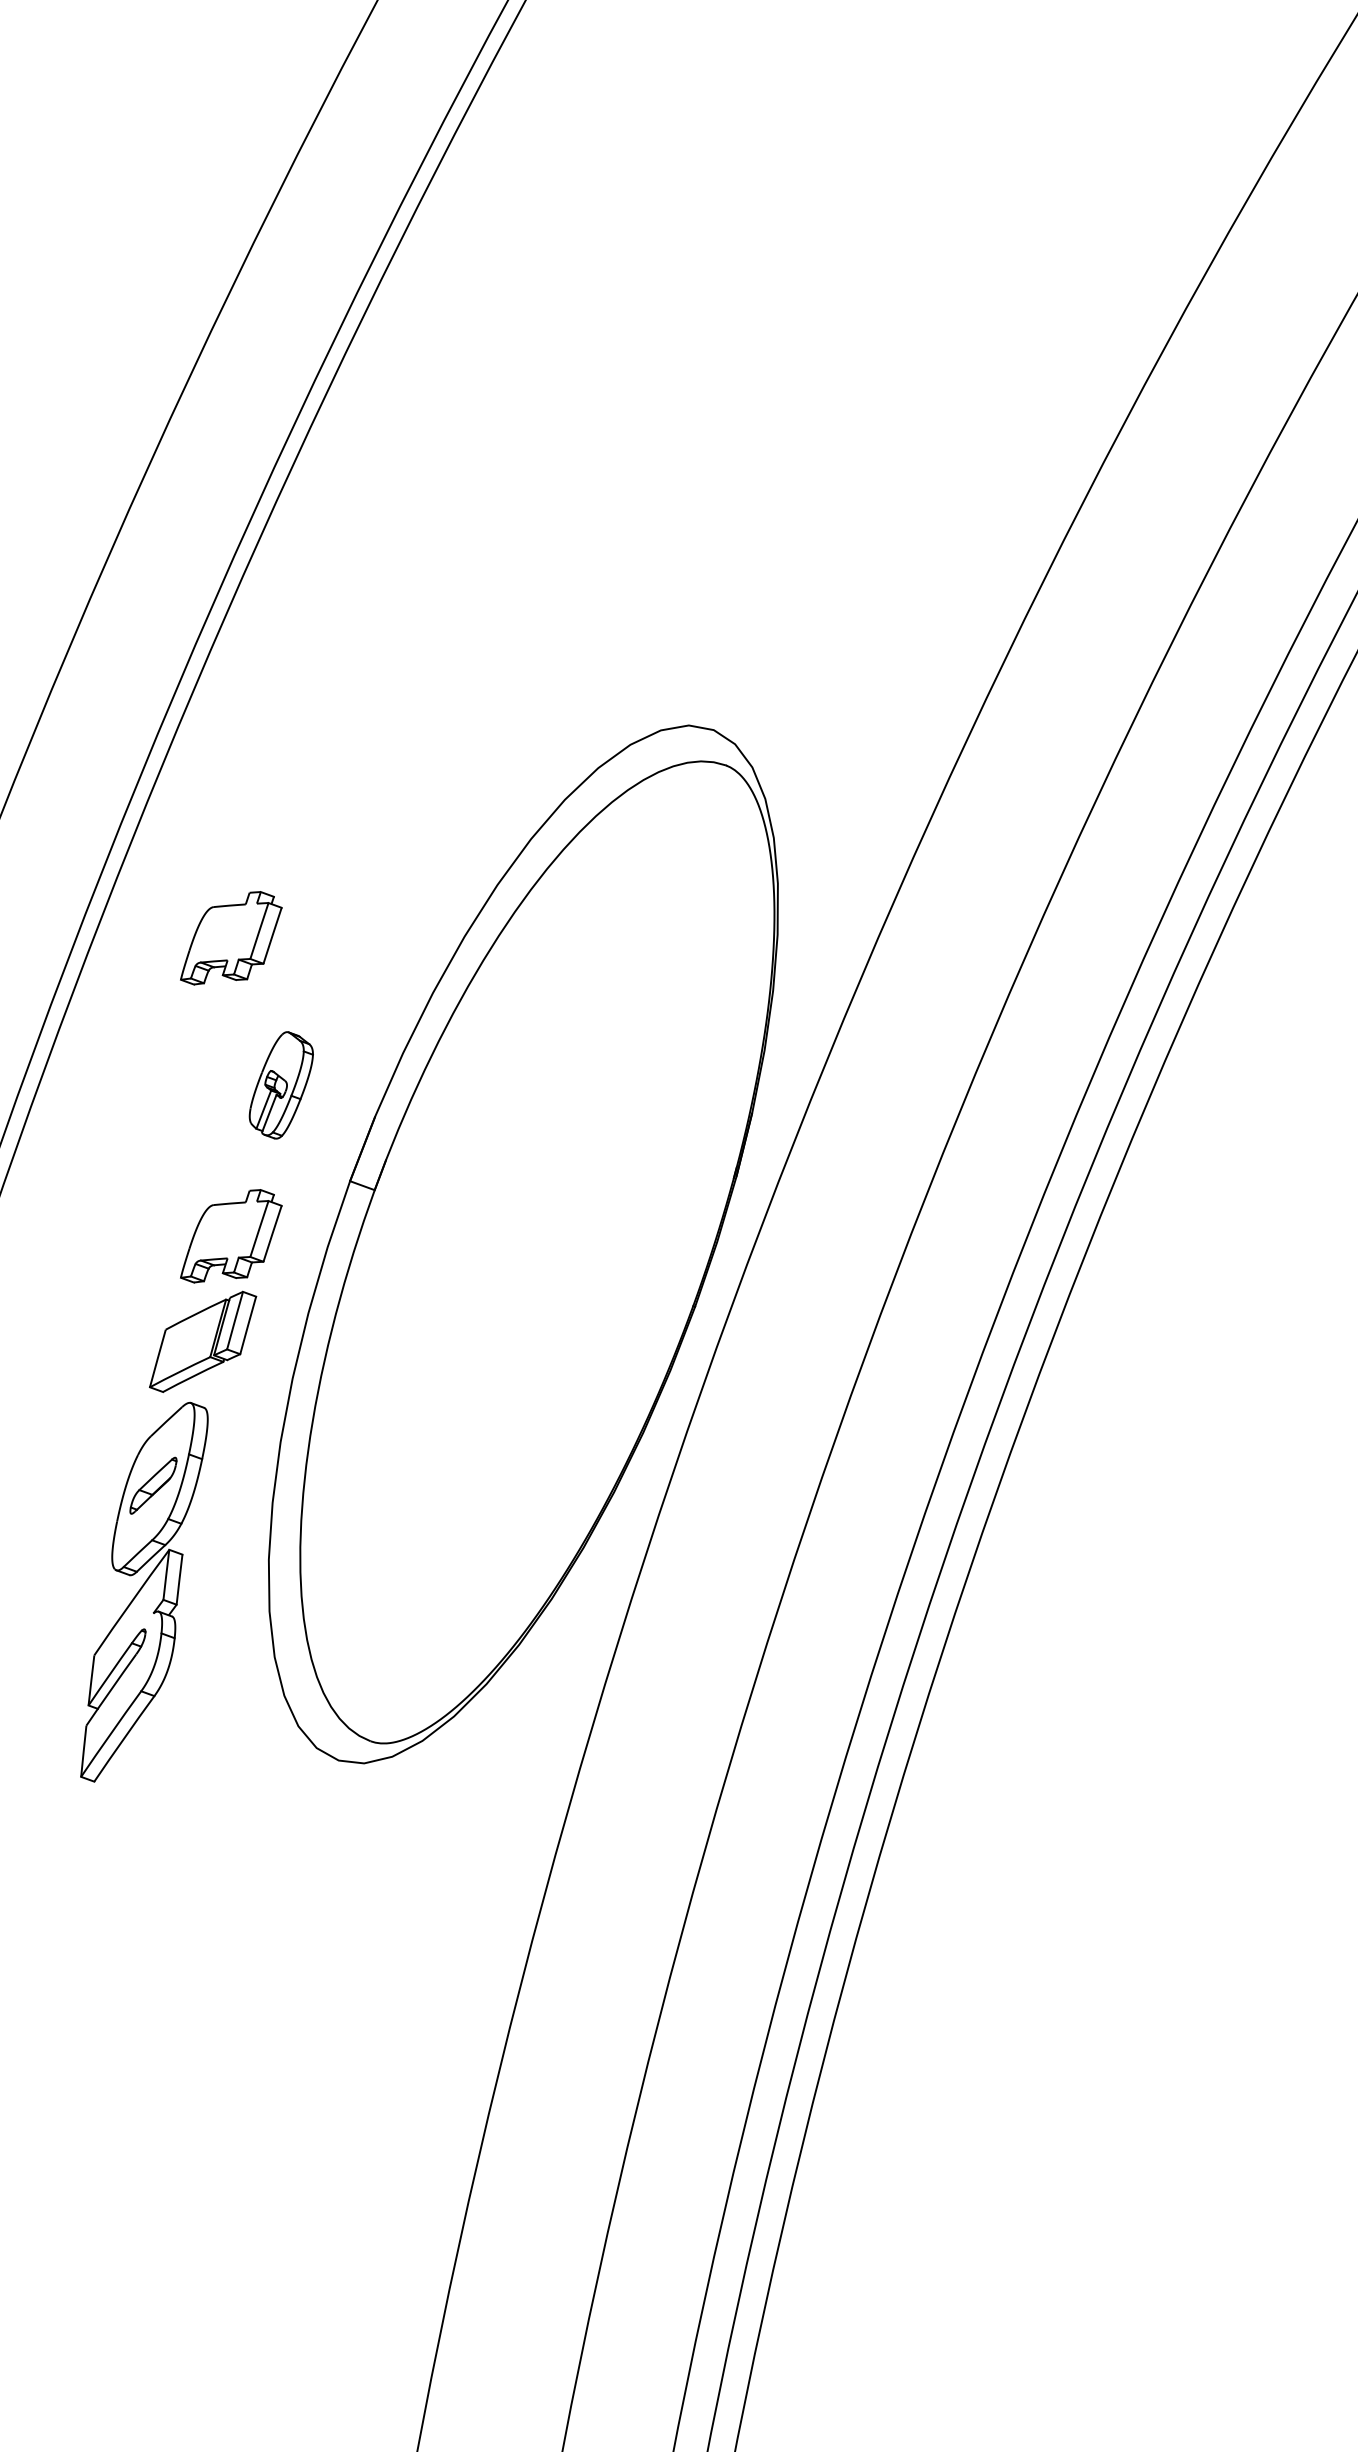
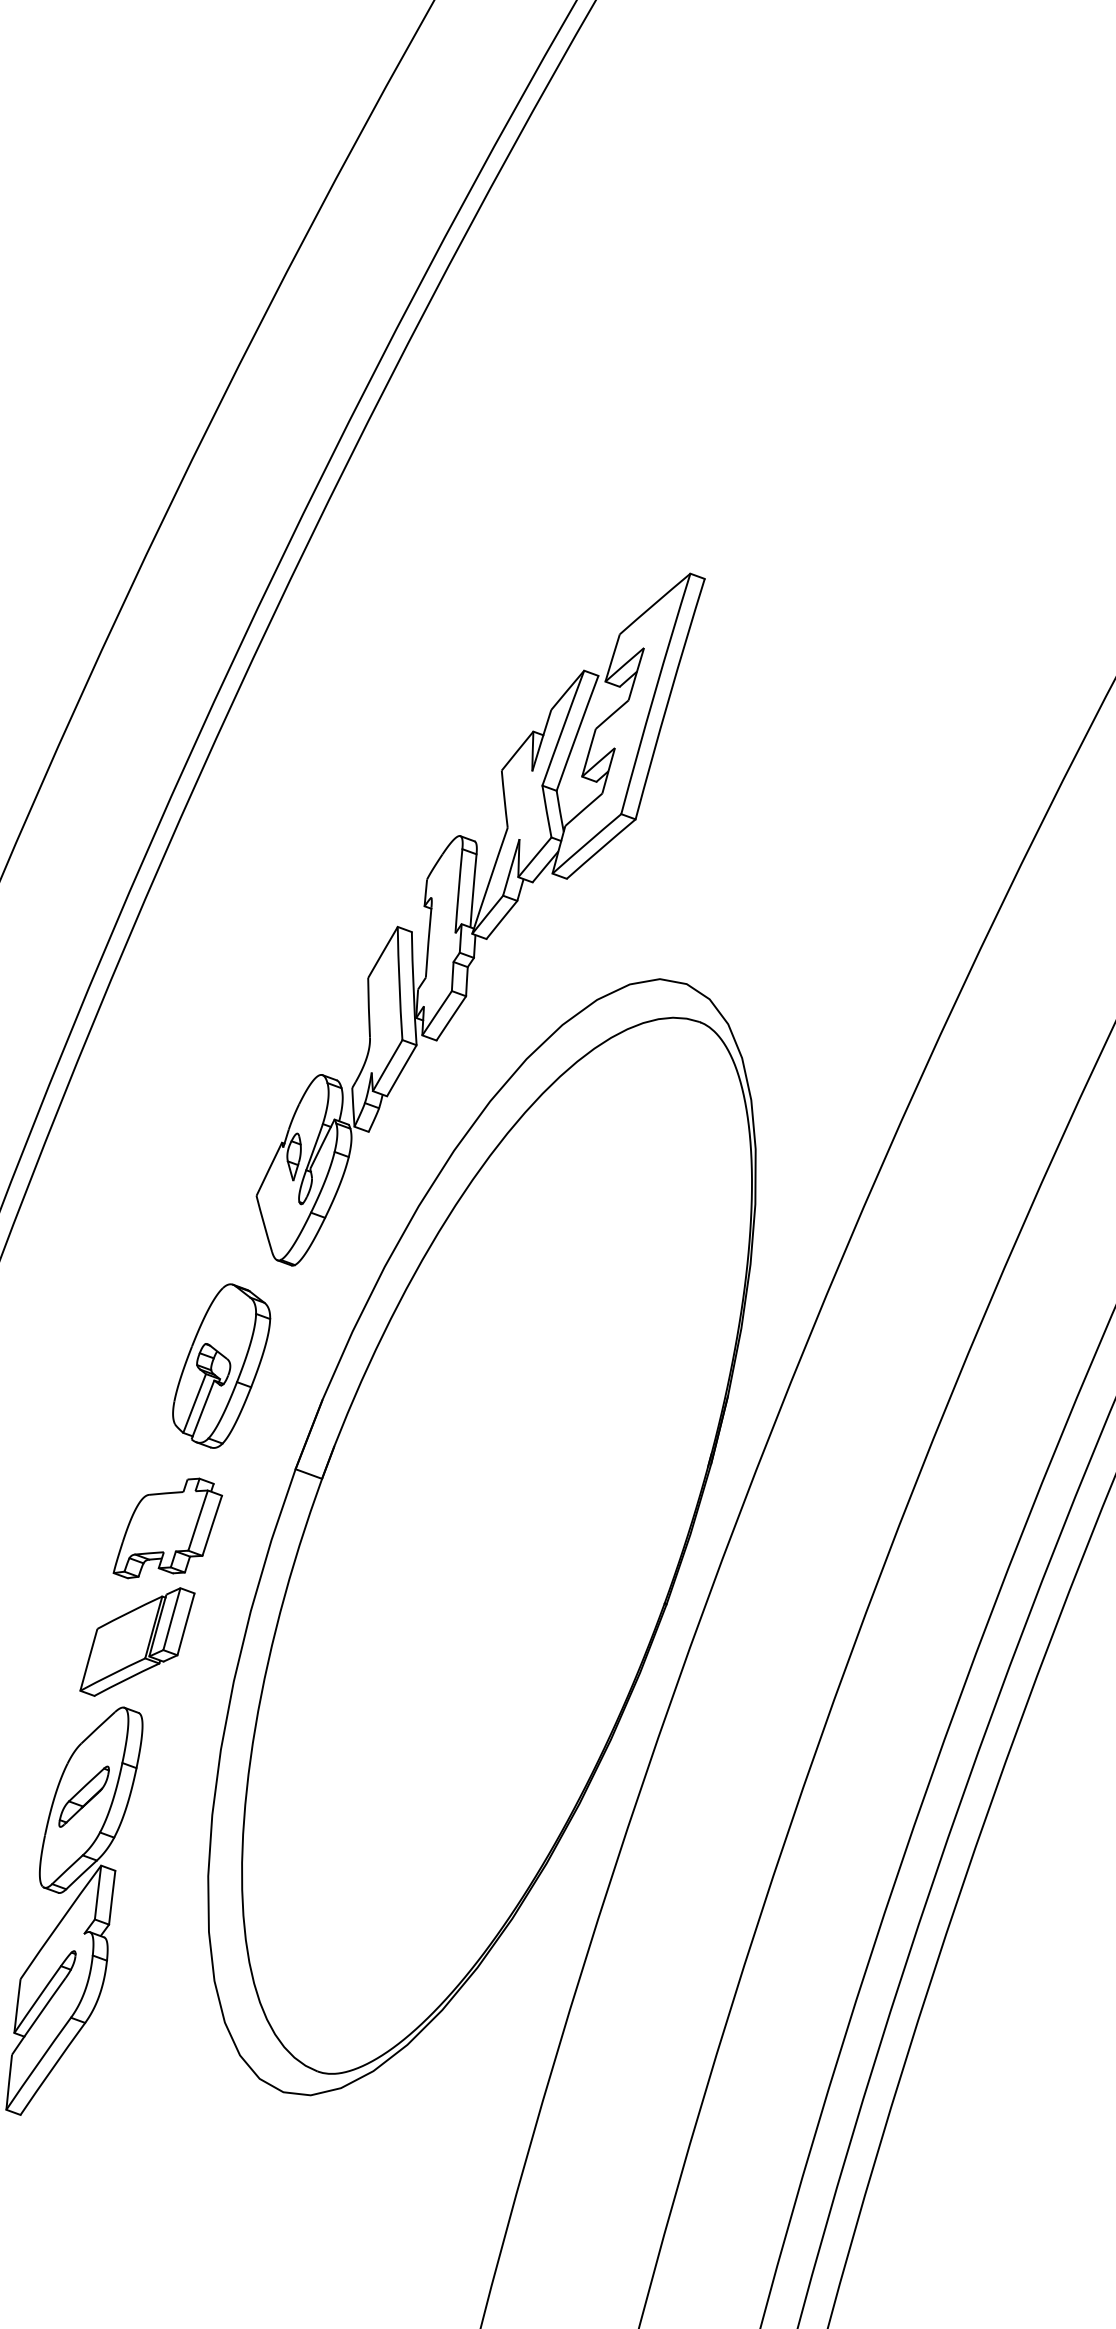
part: (522, 669) -> (481, 918), added
part: (231, 938) -> (168, 1208), removed
part: (281, 1085) -> (221, 1366), size x1.43

